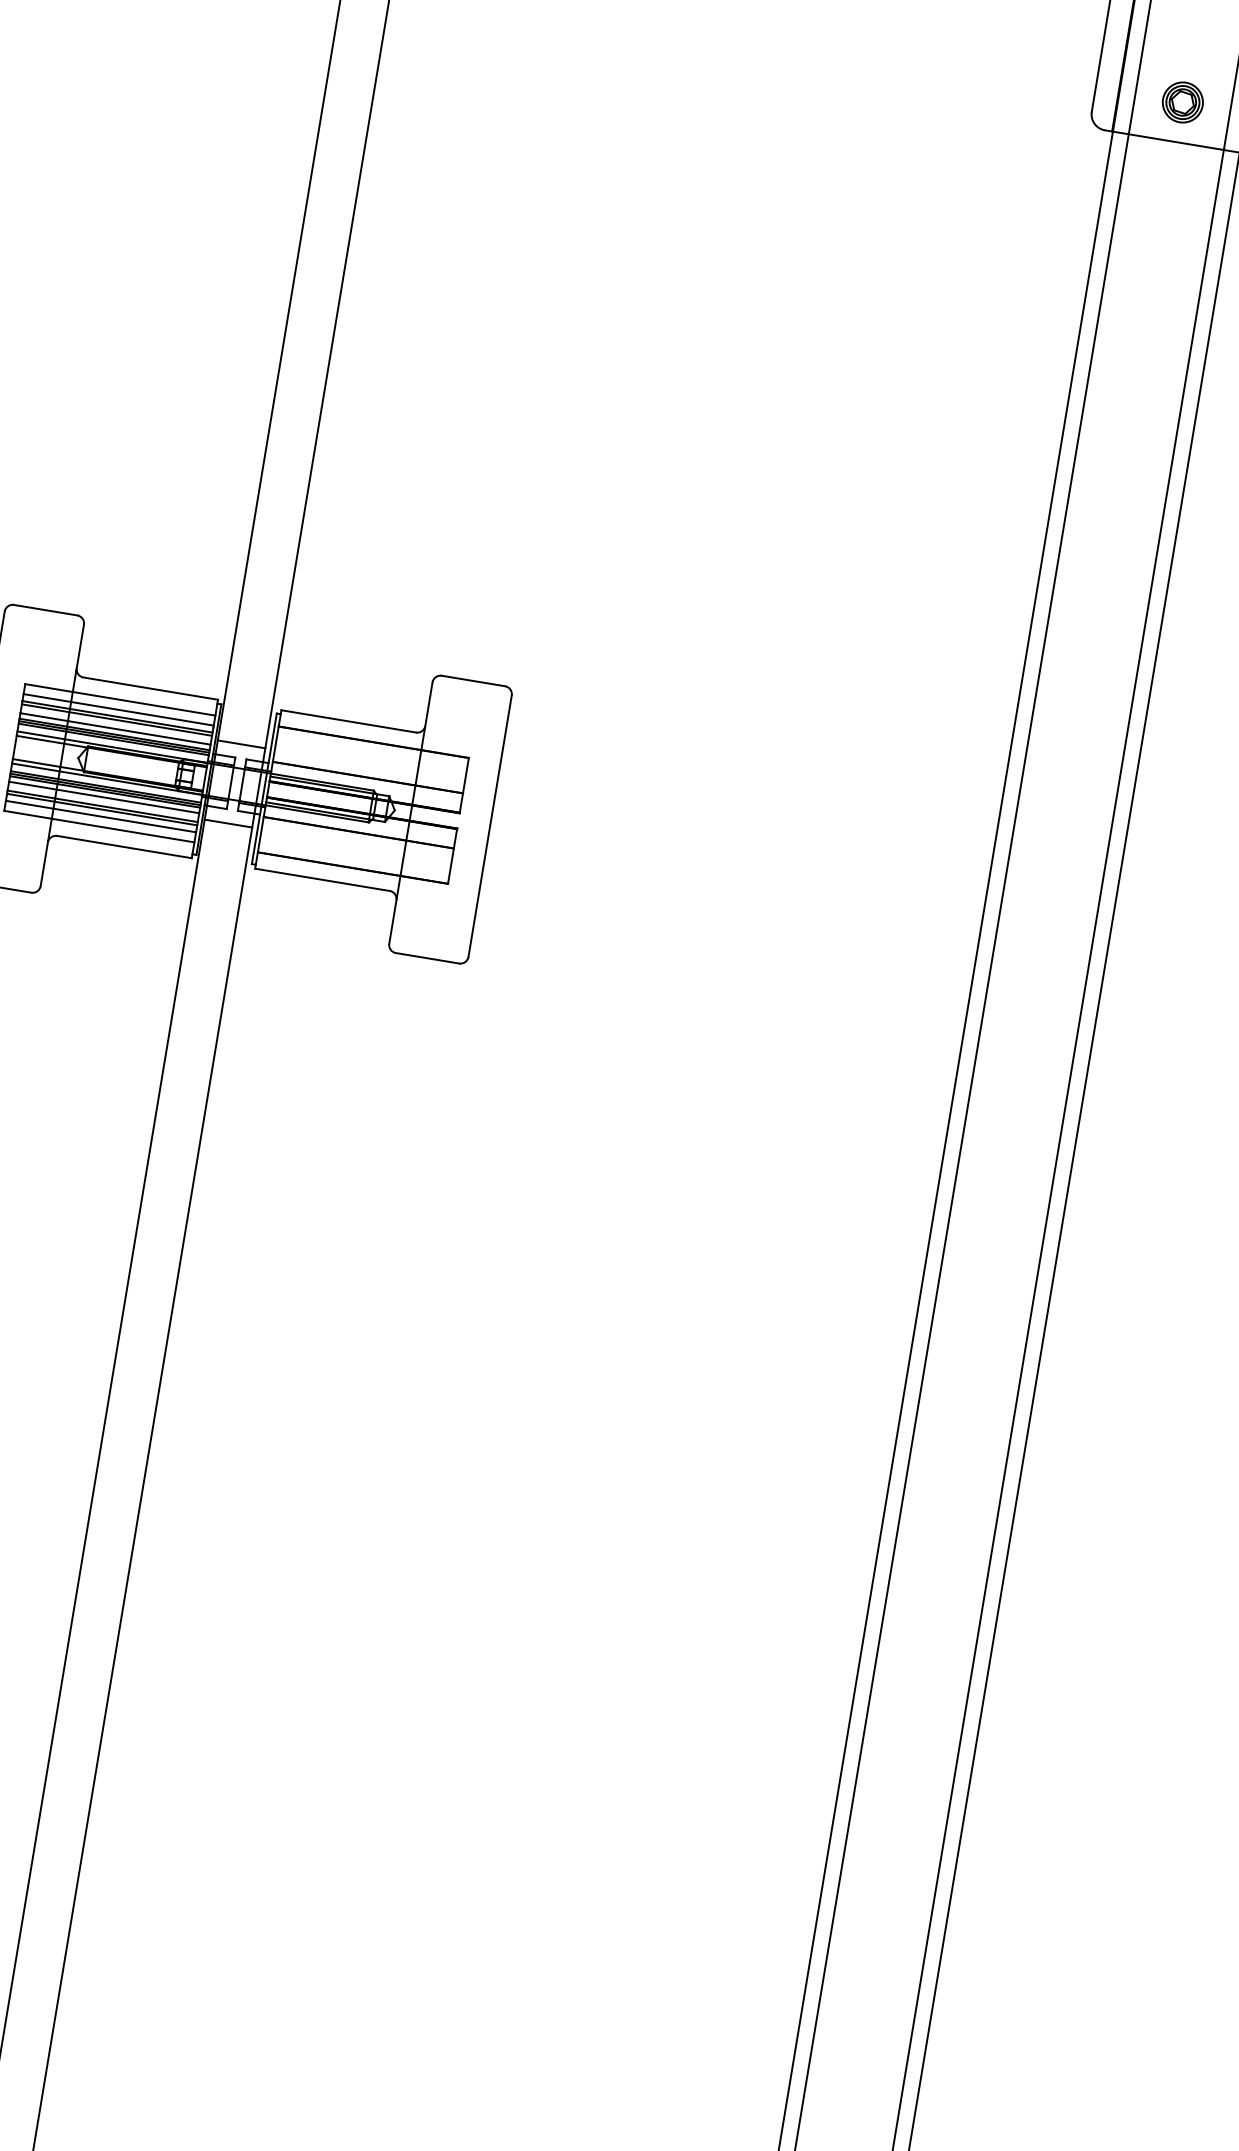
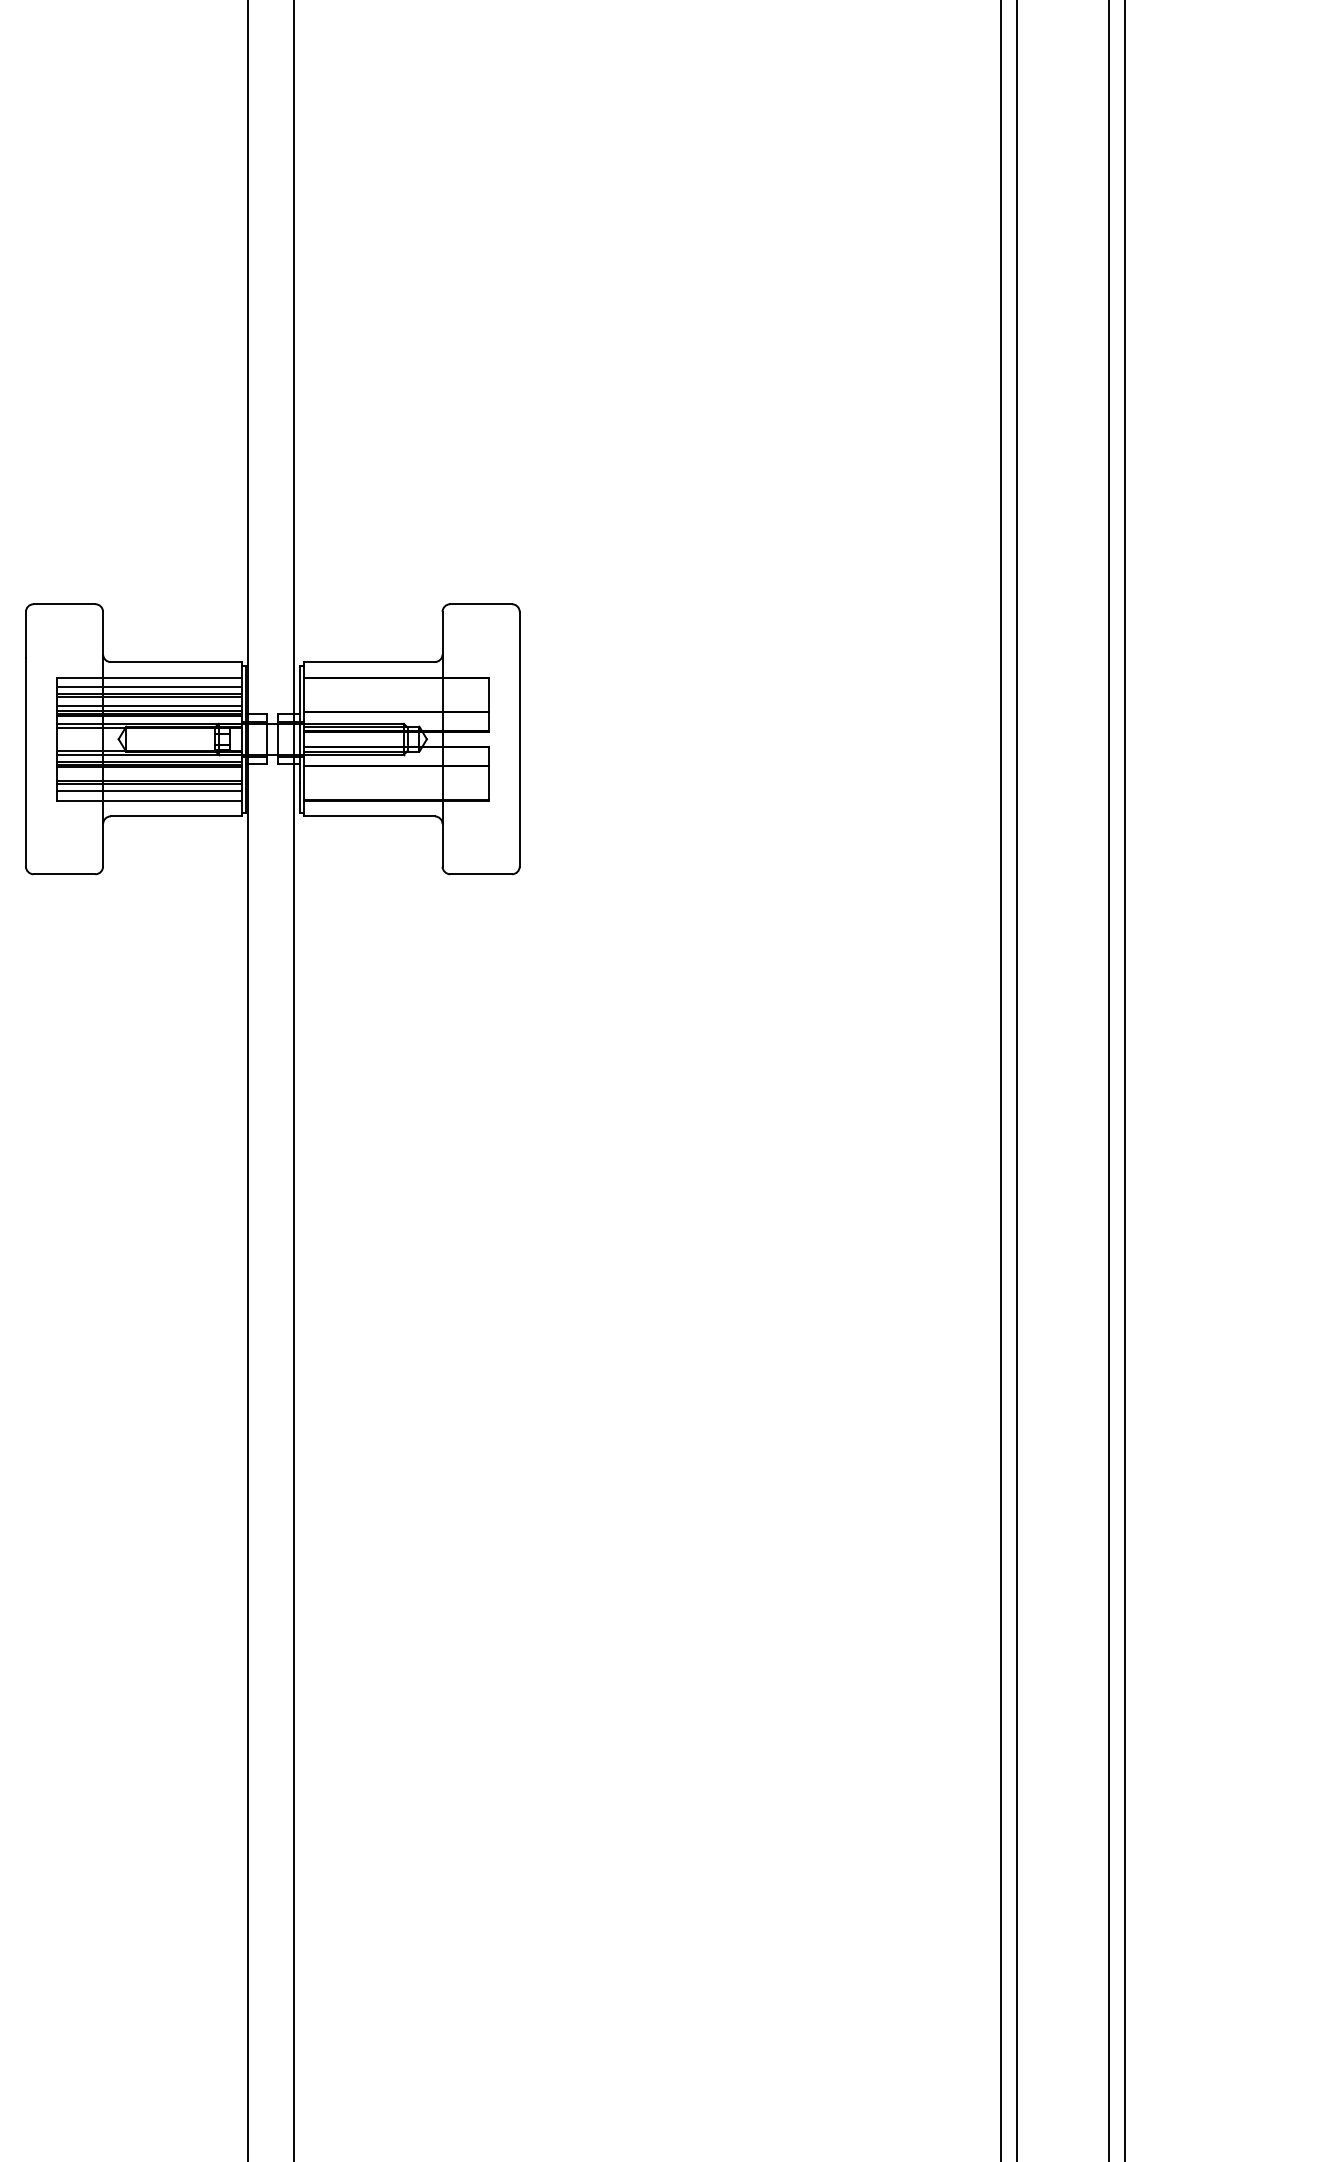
line: (241, 744) -> (271, 700), removed
line: (103, 797) -> (148, 772), removed
line: (228, 823) -> (271, 777), removed

